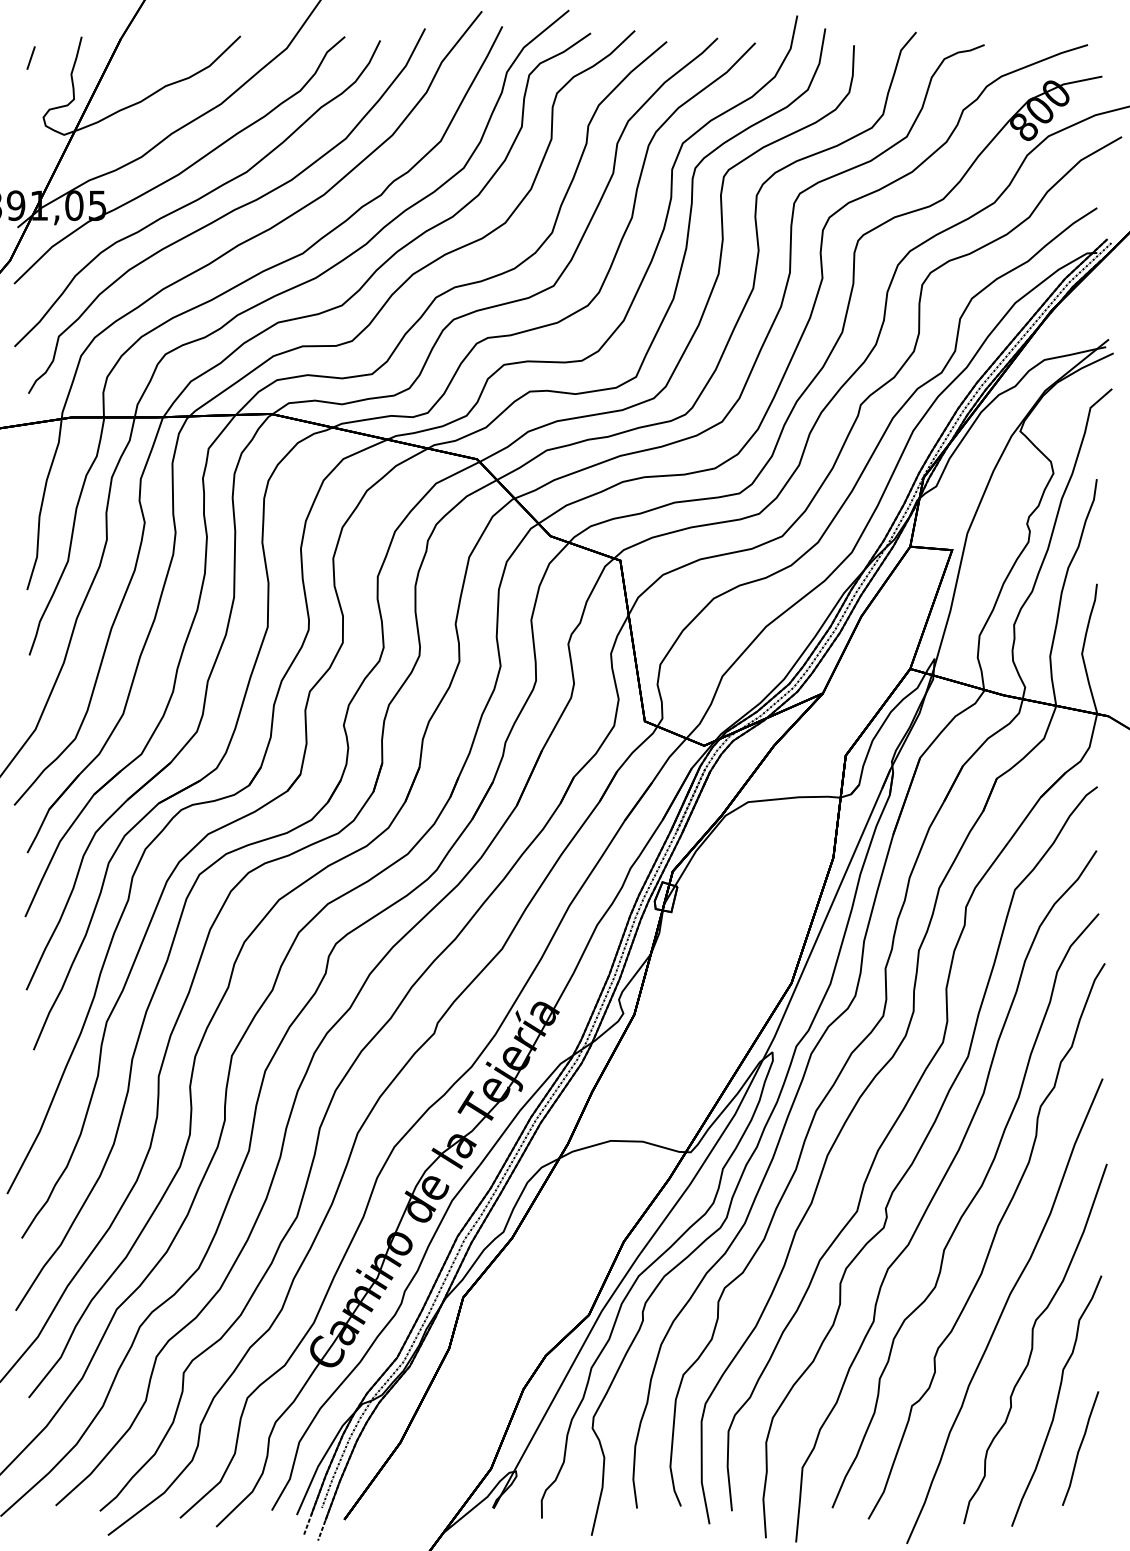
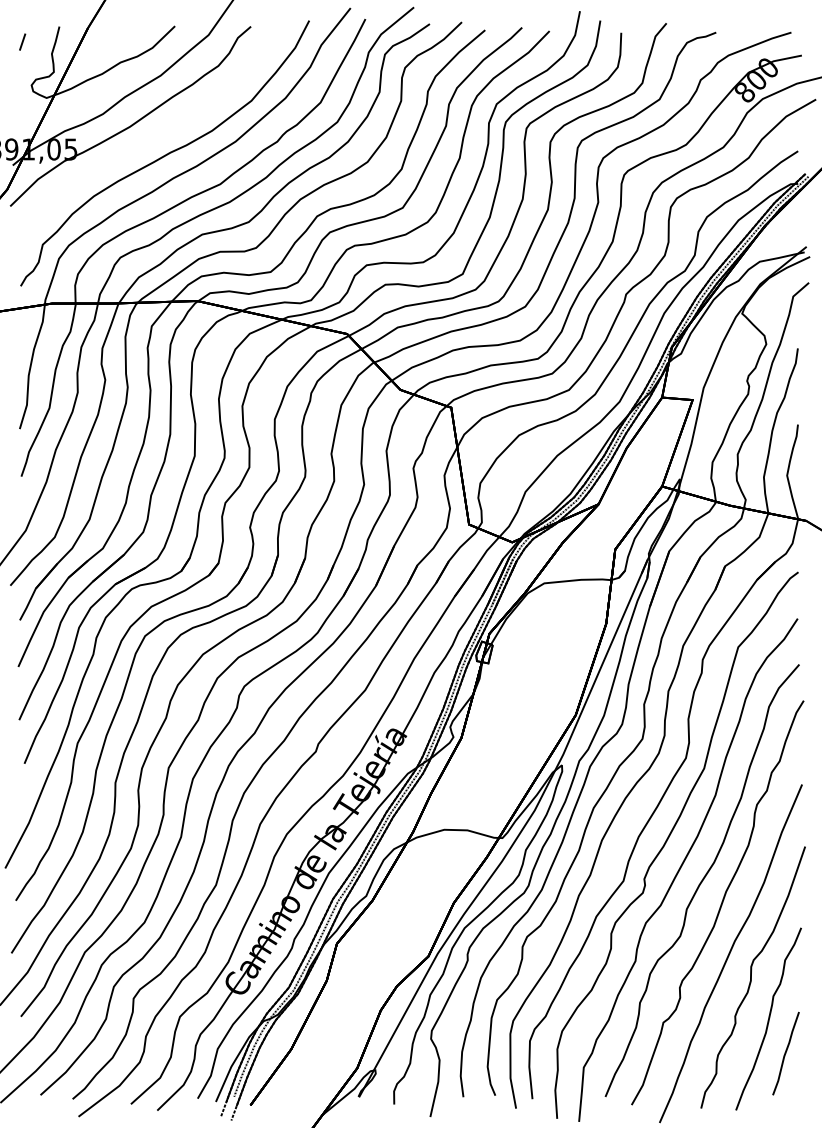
part: (197, 193) -> (143, 140), removed

